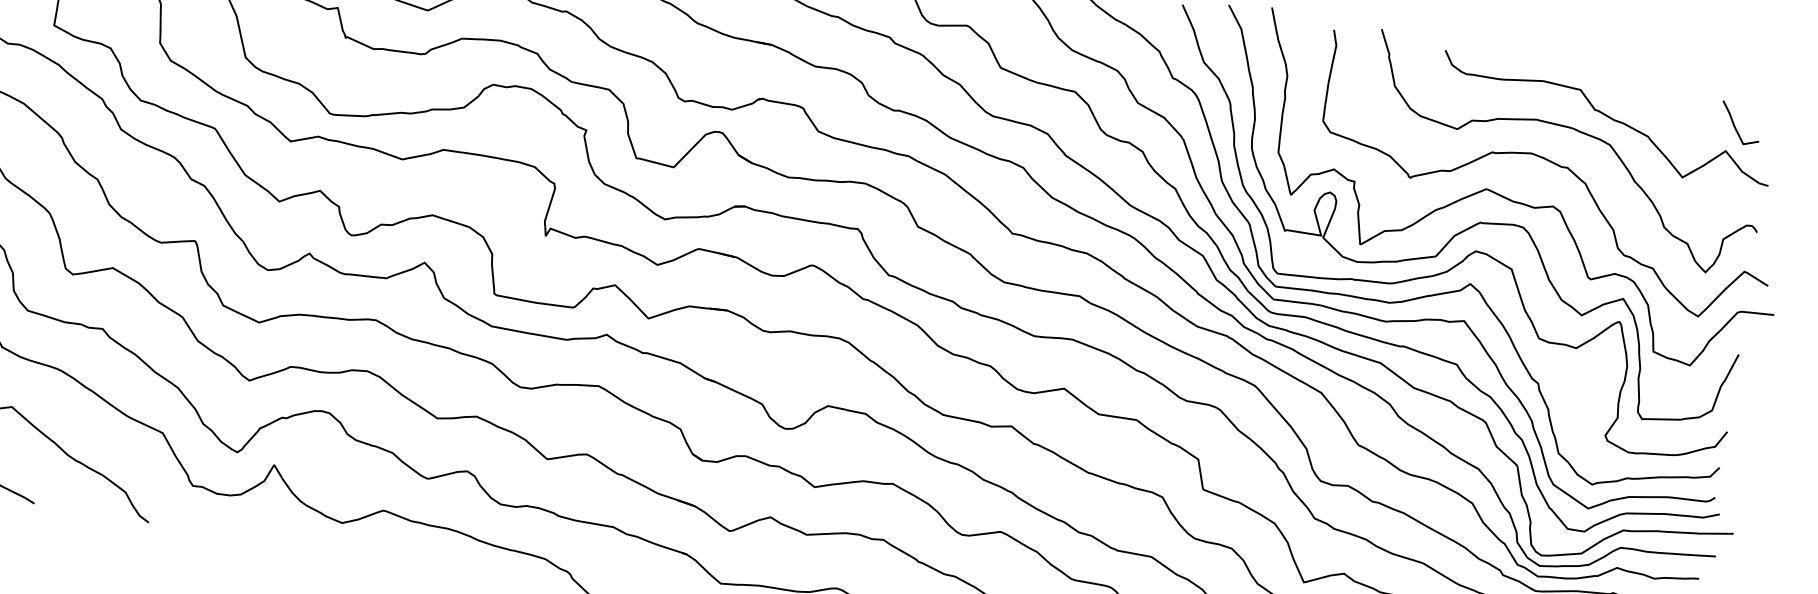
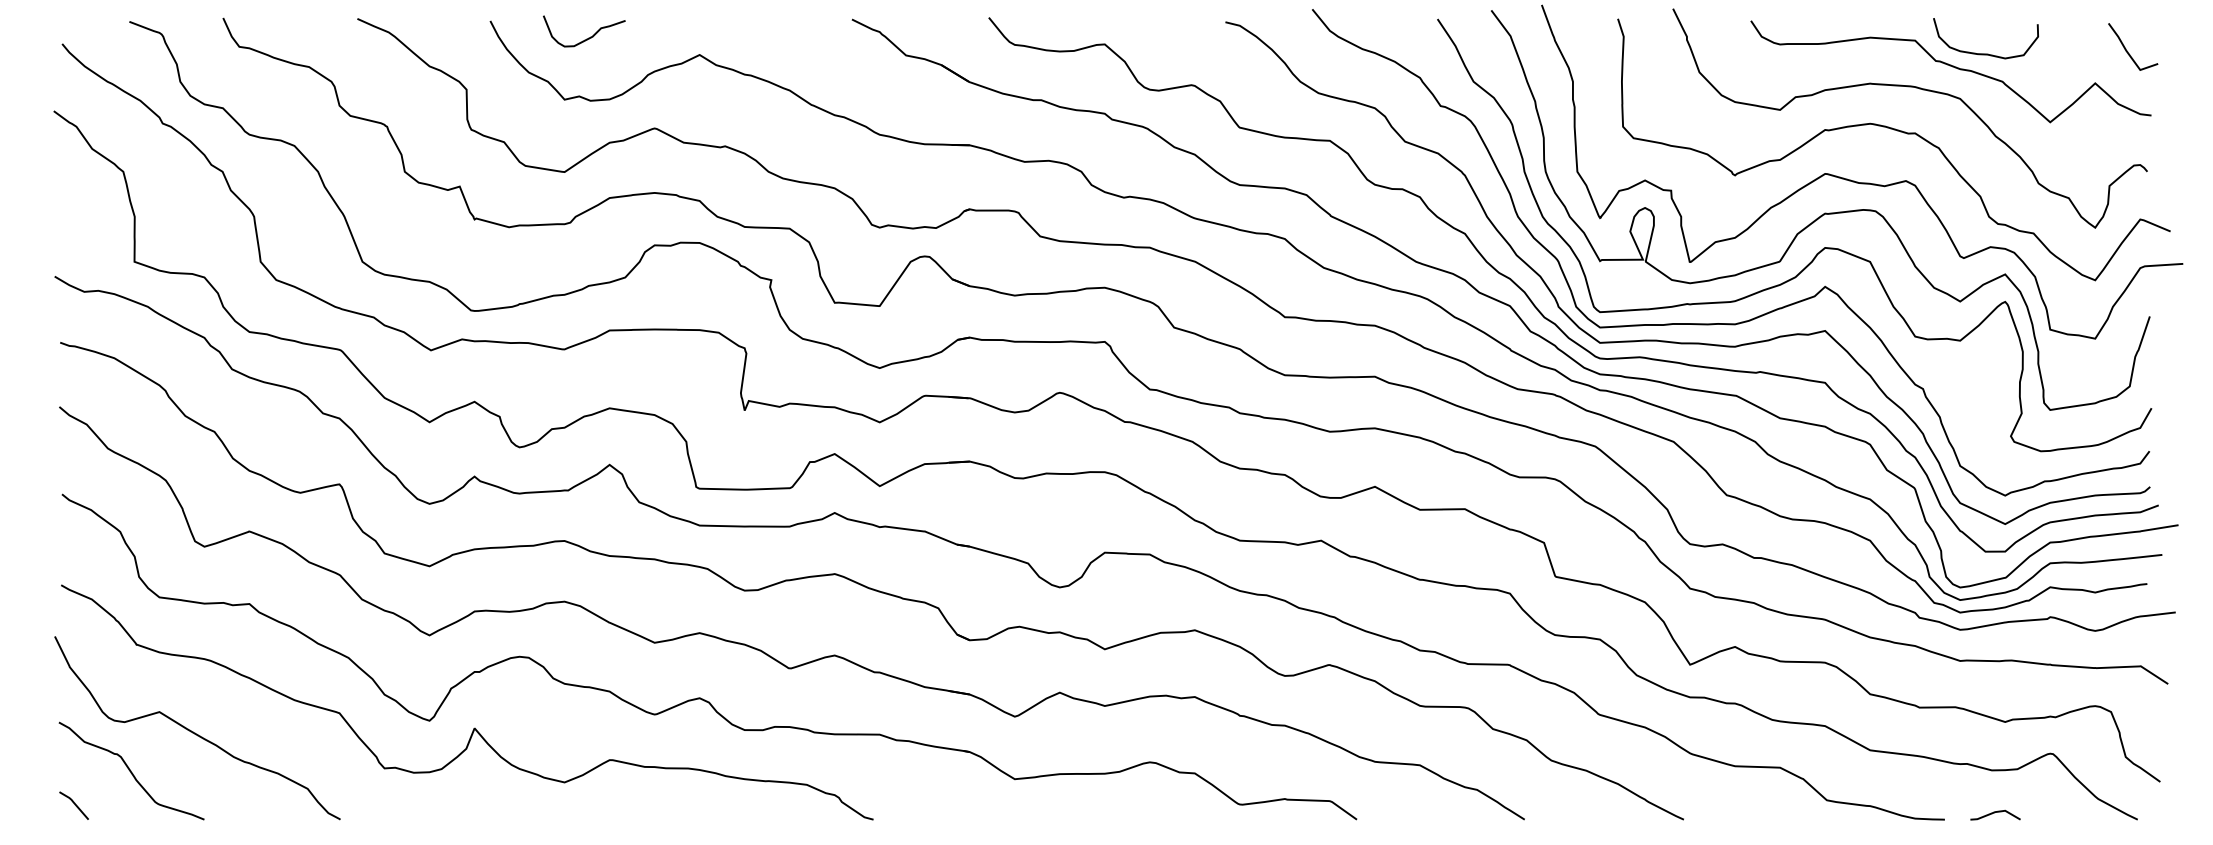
curve: (1637, 110) -> (1985, 53), added
line: (1736, 127) -> (2128, 51), moved

